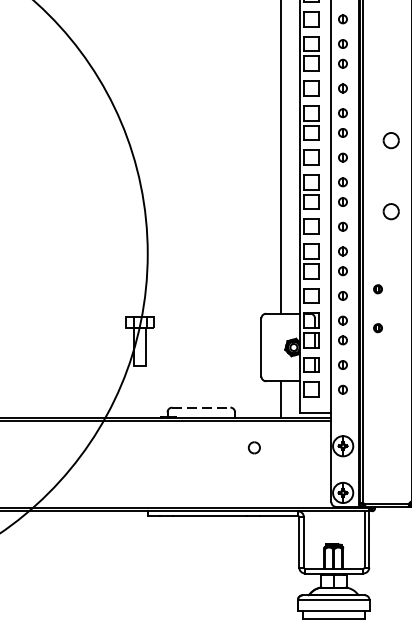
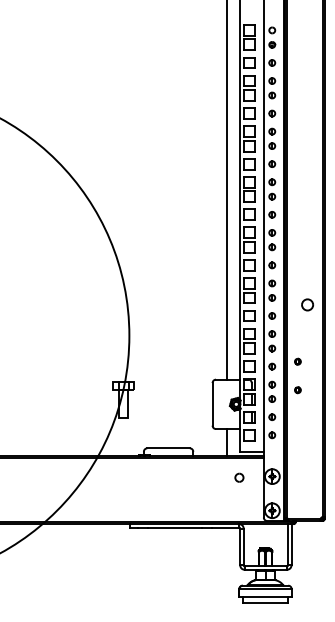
part: (391, 140) -> (307, 252), removed
line: (202, 407) -> (169, 448), dashed -> solid
part: (254, 447) -> (239, 477), moved

